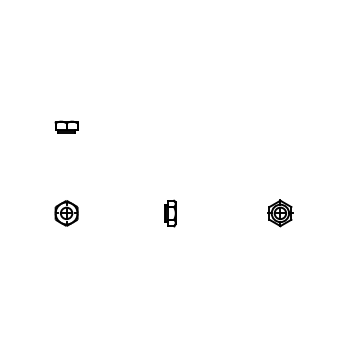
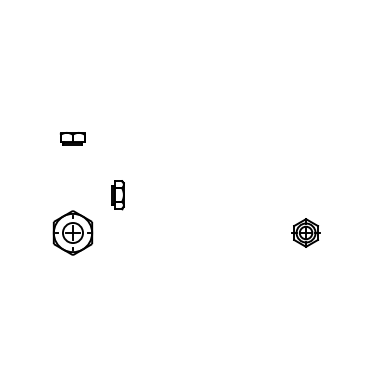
part: (66, 212) -> (72, 232), size x1.6
part: (169, 213) -> (117, 195), moved

